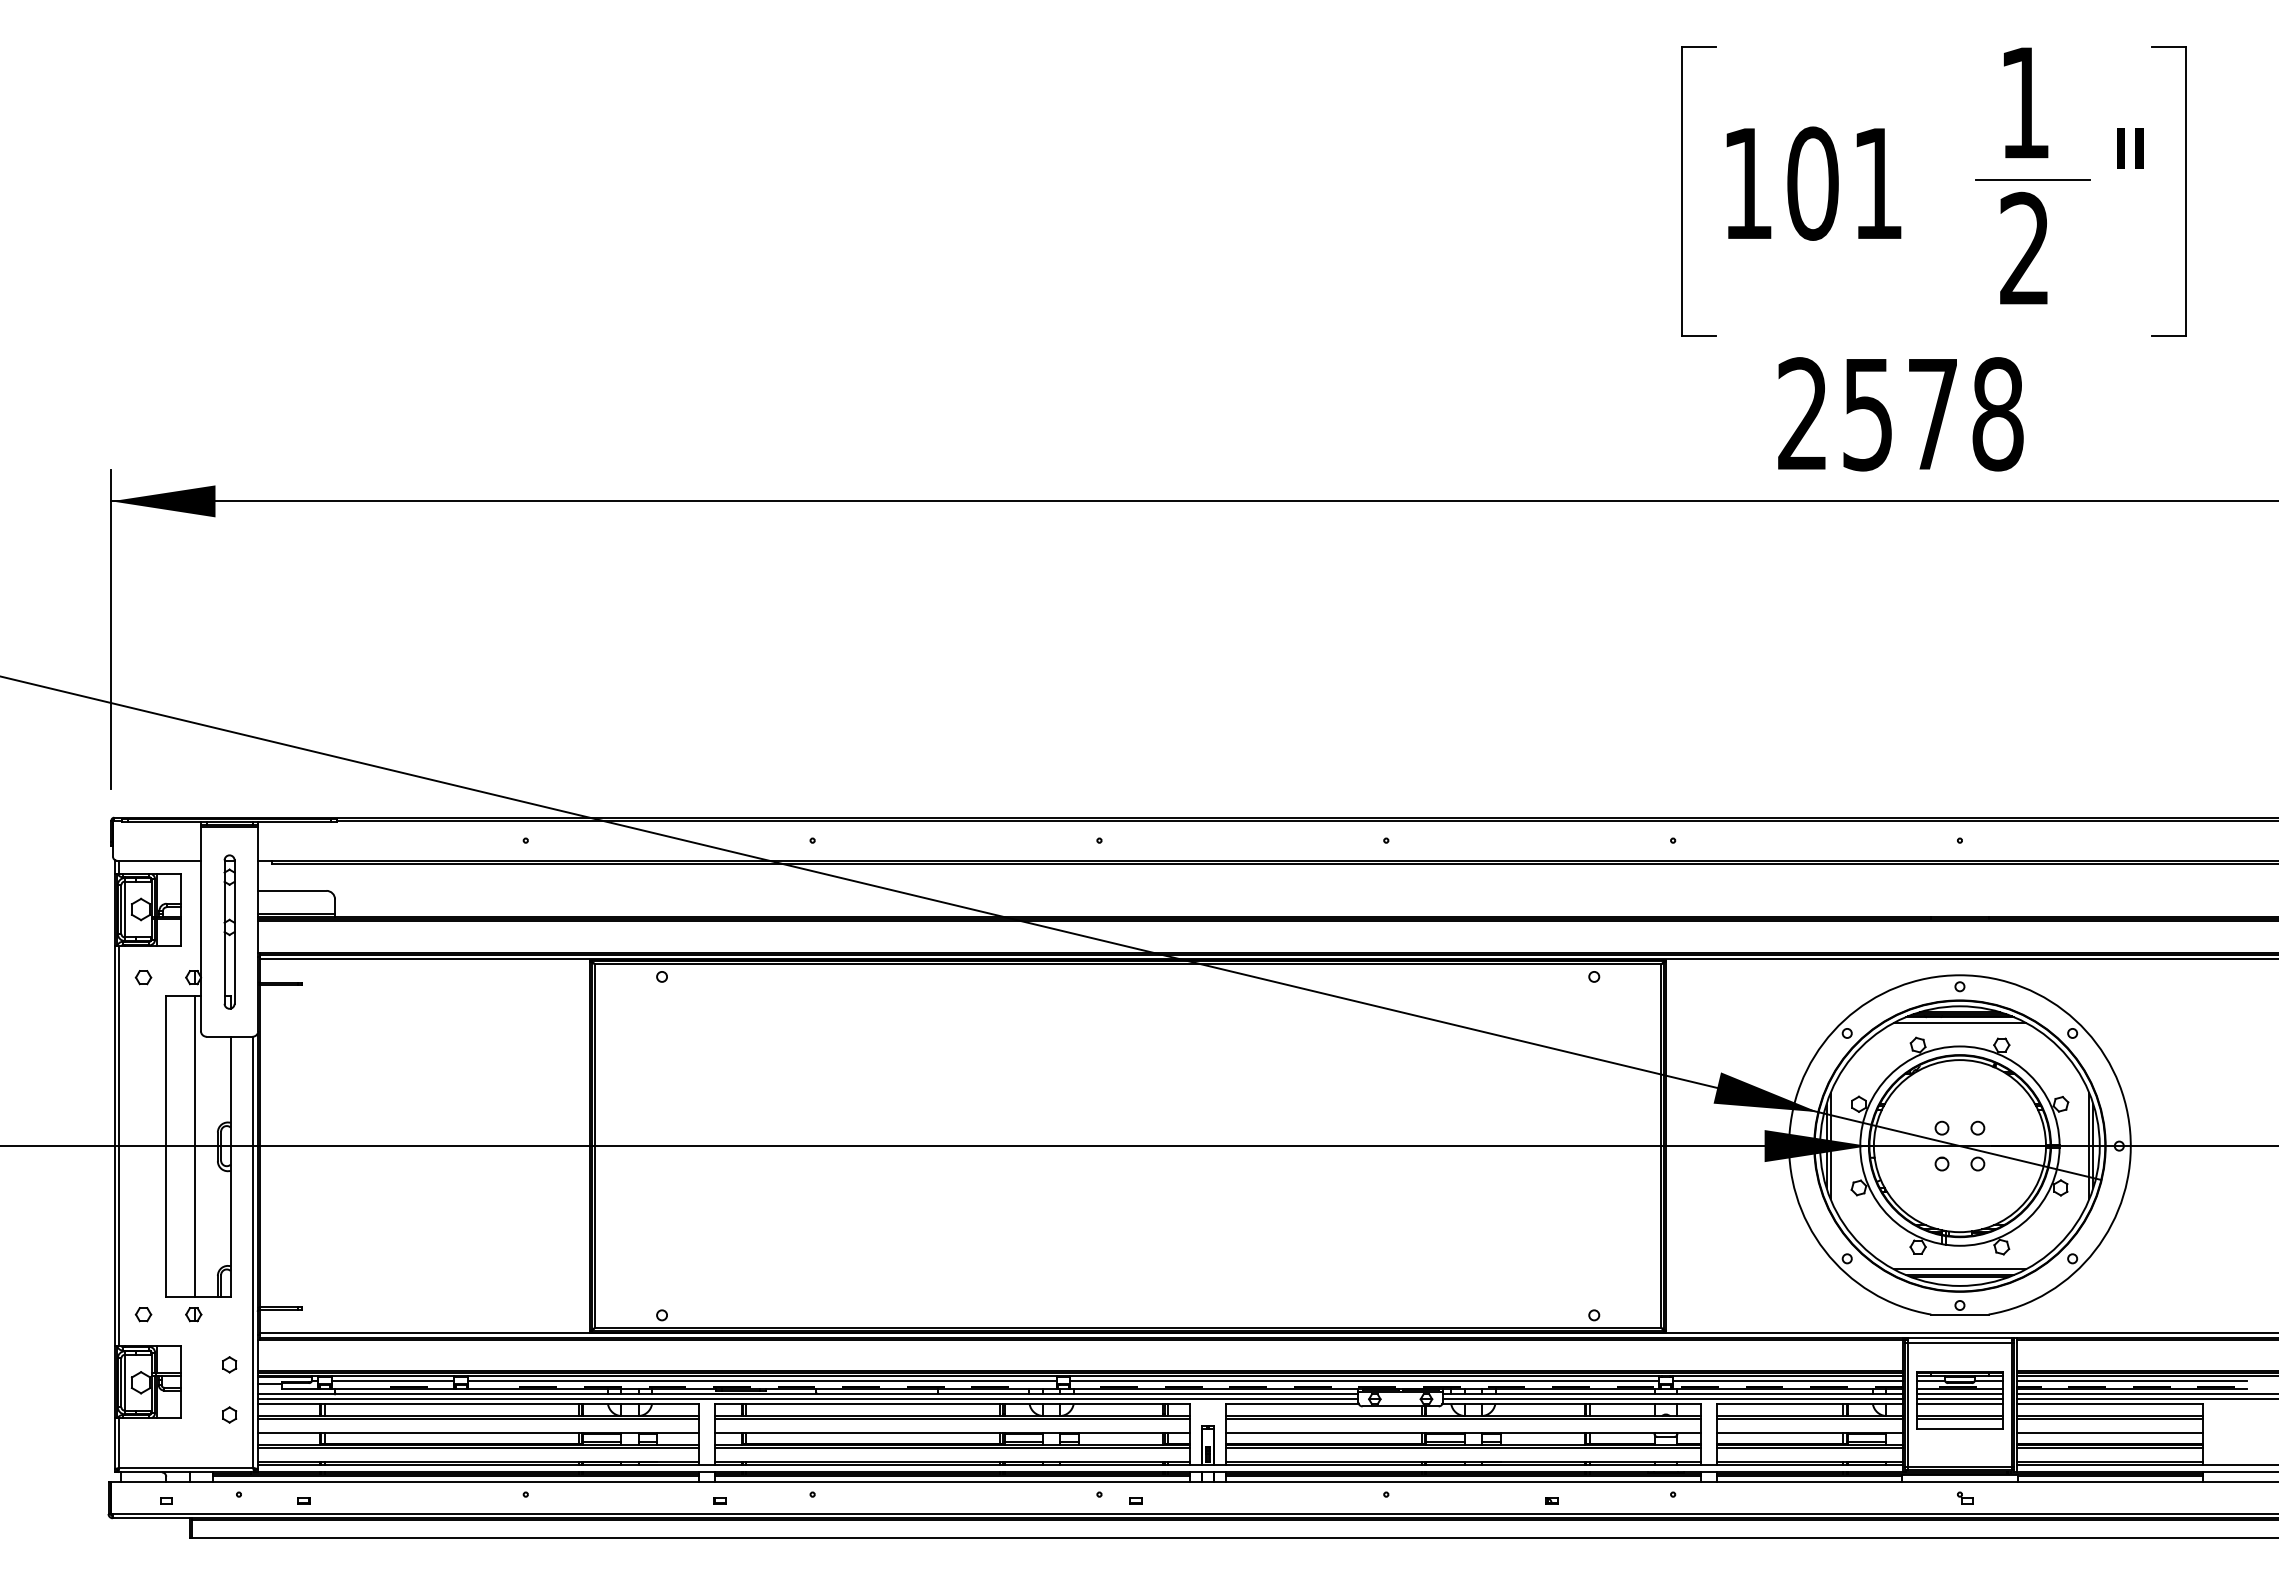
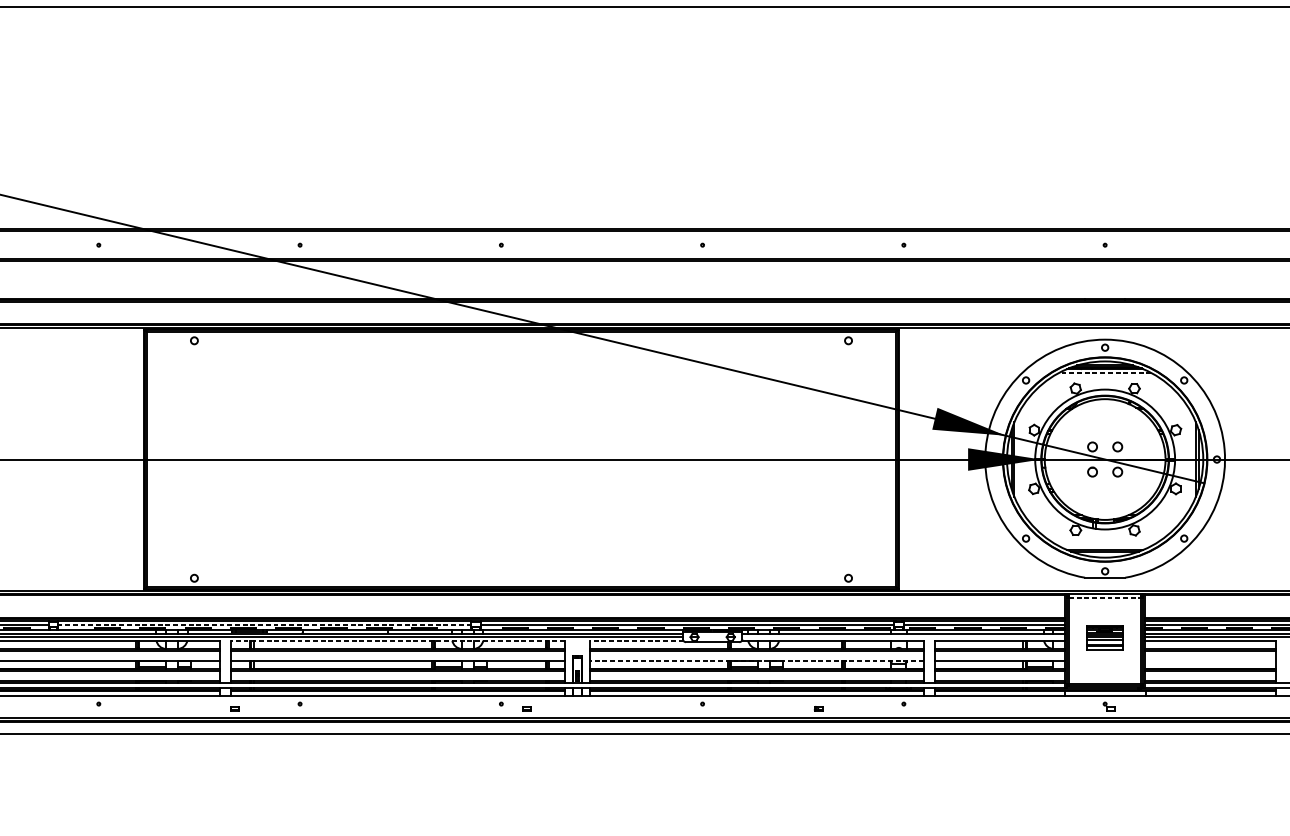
line: (1959, 1022) -> (1104, 372), solid -> dashed
line: (1959, 1269) -> (1104, 546), removed
line: (1959, 1343) -> (1104, 598), solid -> dashed
line: (761, 1381) -> (264, 624), solid -> dashed
line: (1672, 1398) -> (903, 636), removed
part: (1959, 1400) -> (1104, 638), size x0.6
line: (952, 1404) -> (398, 640), solid -> dashed
line: (1292, 1404) -> (636, 640), solid -> dashed
line: (1463, 1433) -> (756, 661), solid -> dashed
line: (2109, 1433) -> (1210, 661), removed

